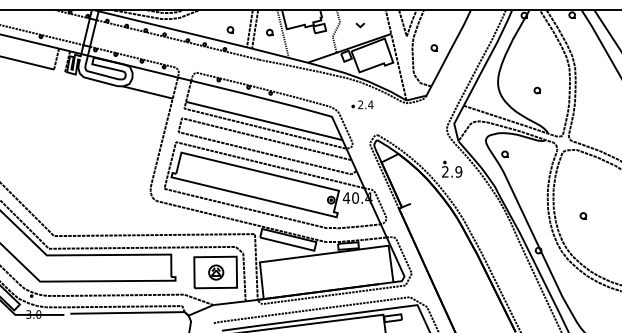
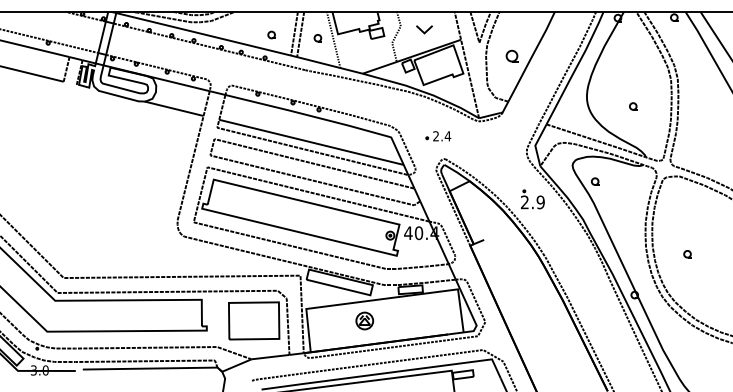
part: (360, 25) -> (424, 29), size x1.6
part: (434, 48) -> (511, 56), size x1.6
part: (362, 104) -> (438, 136), moved
part: (215, 272) -> (364, 320), moved

